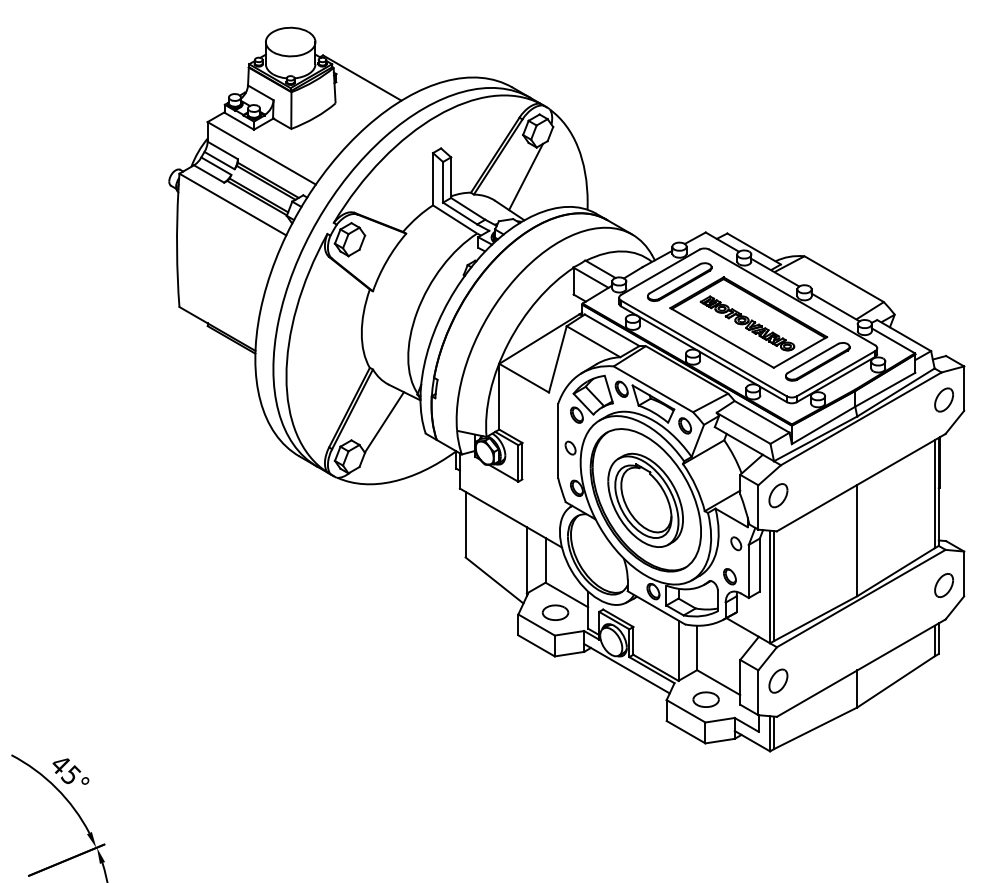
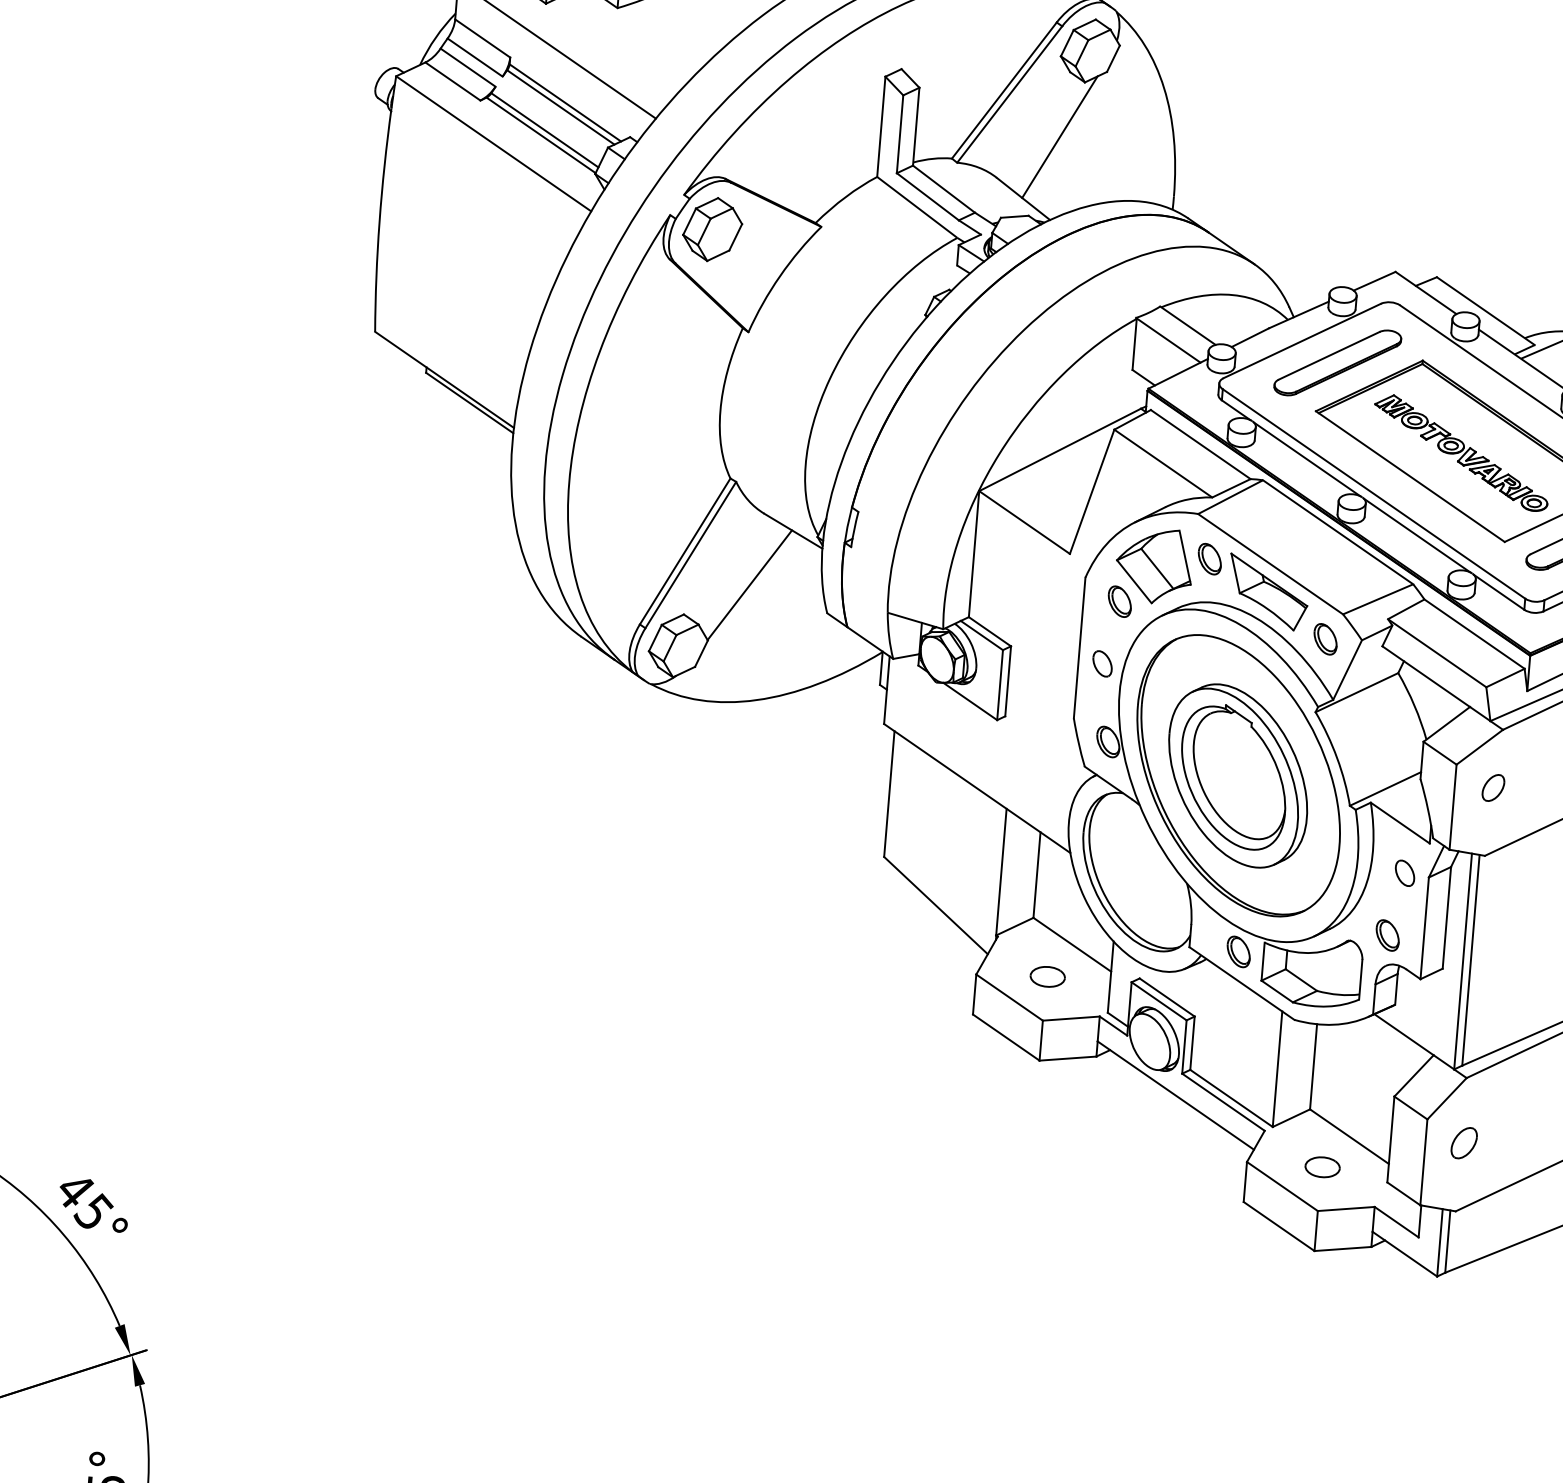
part: (778, 495) -> (1493, 787), size x0.6
part: (555, 612) -> (1047, 976), size x0.7
part: (778, 680) -> (1464, 1142), size x0.7
part: (705, 699) -> (1321, 1166), size x0.7

